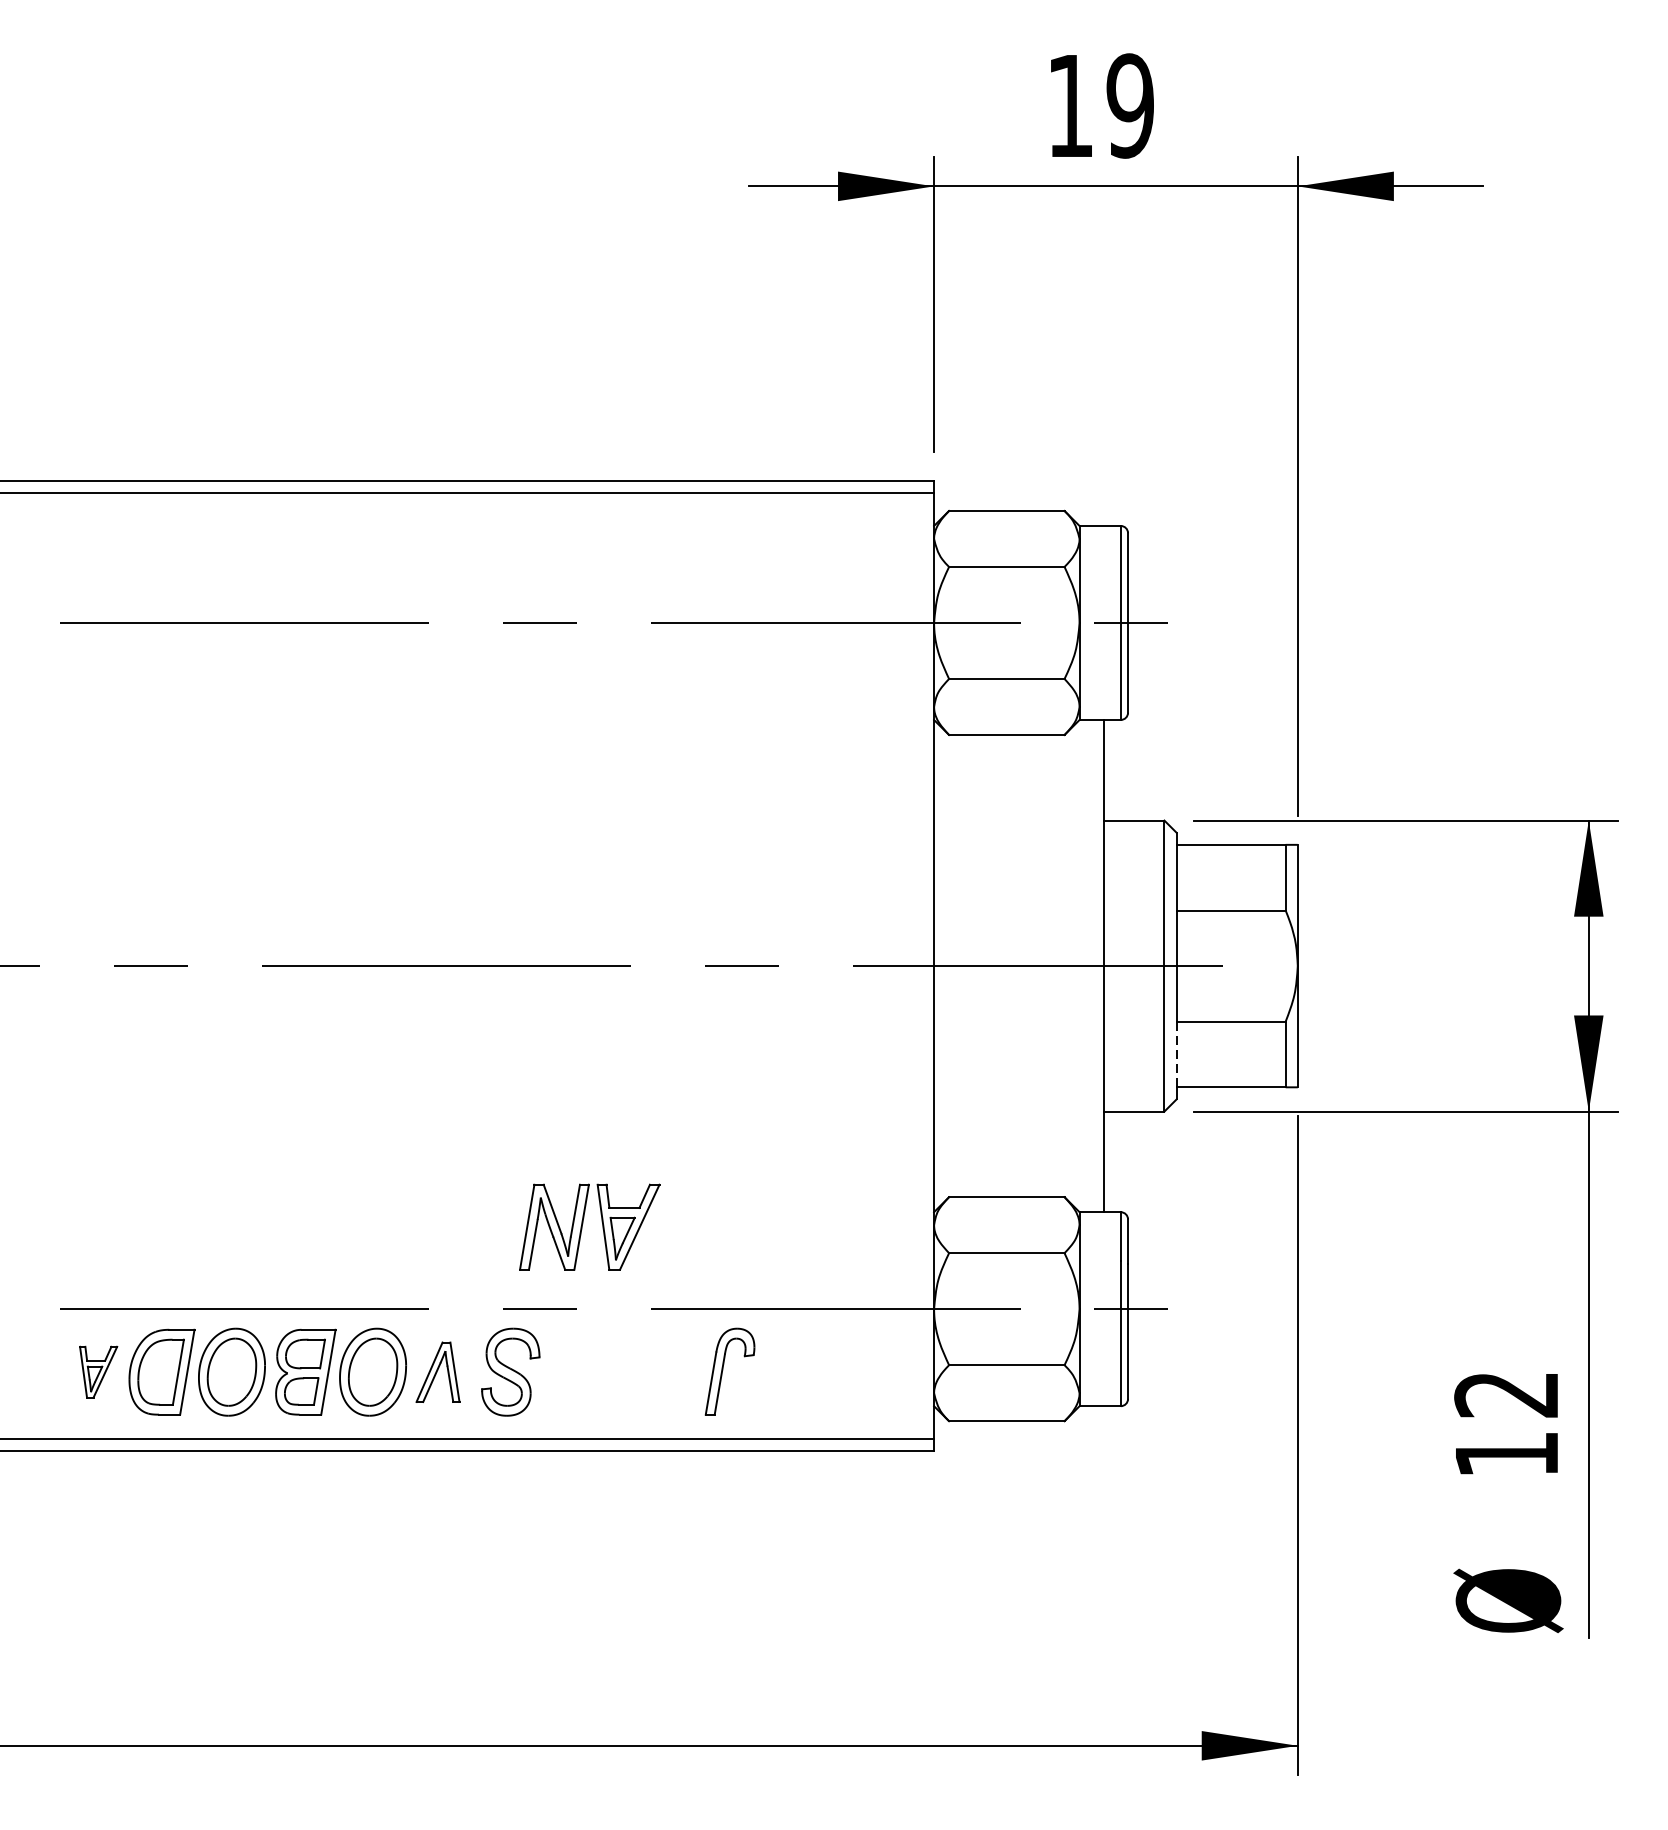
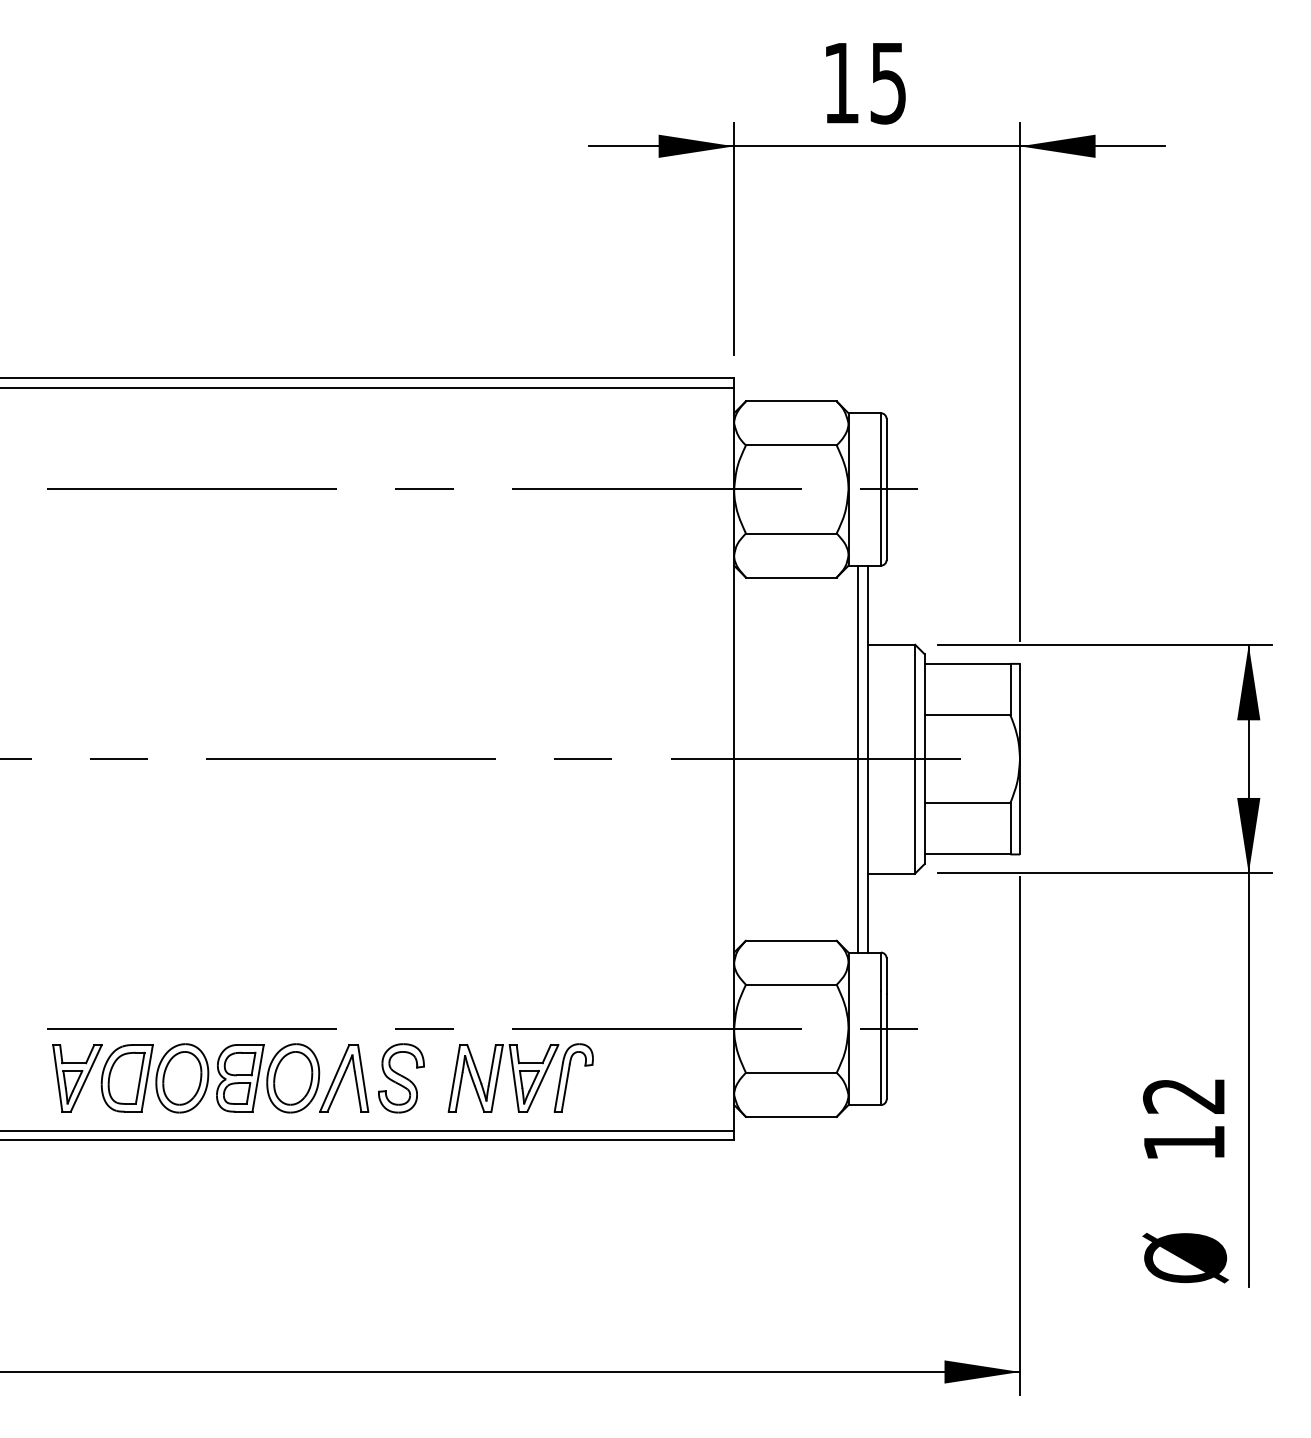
text: (1129, 105) -> (887, 82), 19 -> 15
line: (1092, 965) -> (858, 758), added
line: (1176, 1054) -> (924, 828), dashed -> solid
part: (589, 1227) -> (503, 1078), moved
part: (98, 1372) -> (77, 1078), size x1.67
part: (438, 1372) -> (344, 1078), size x1.43

